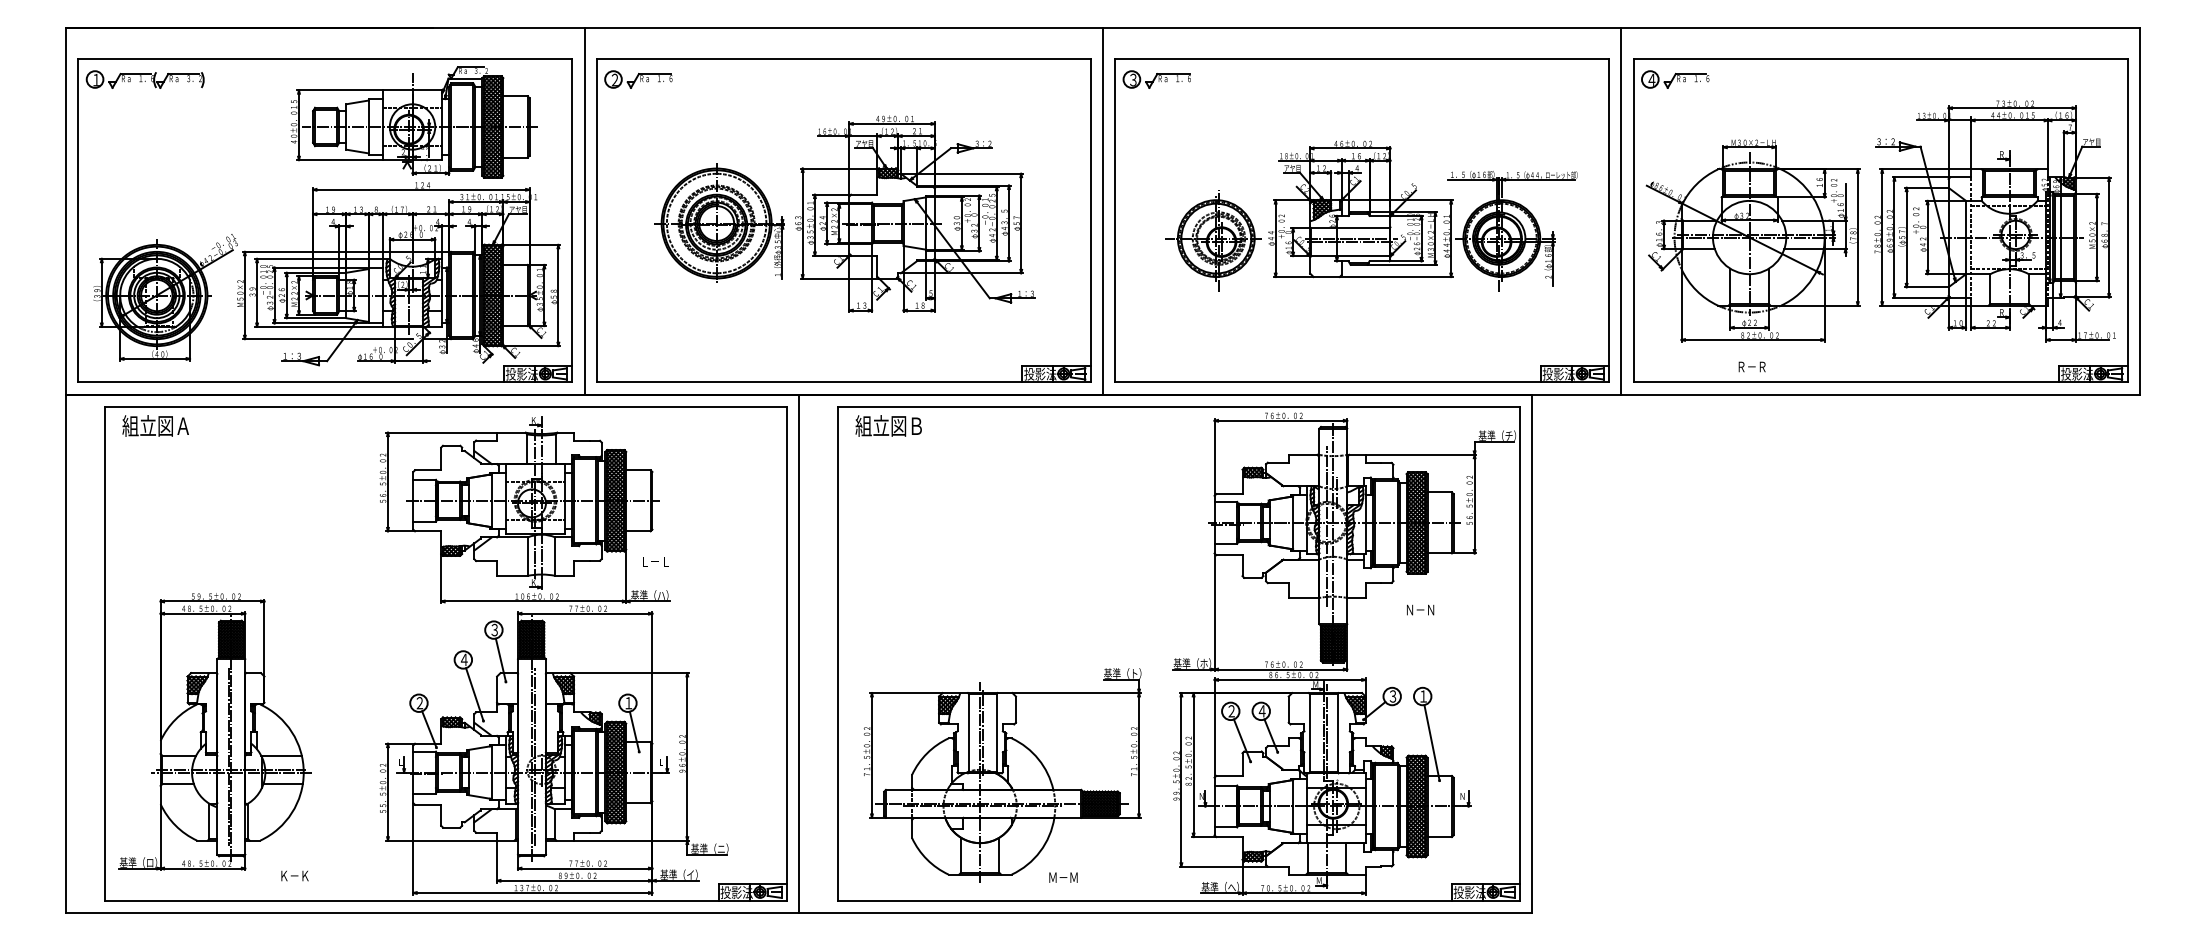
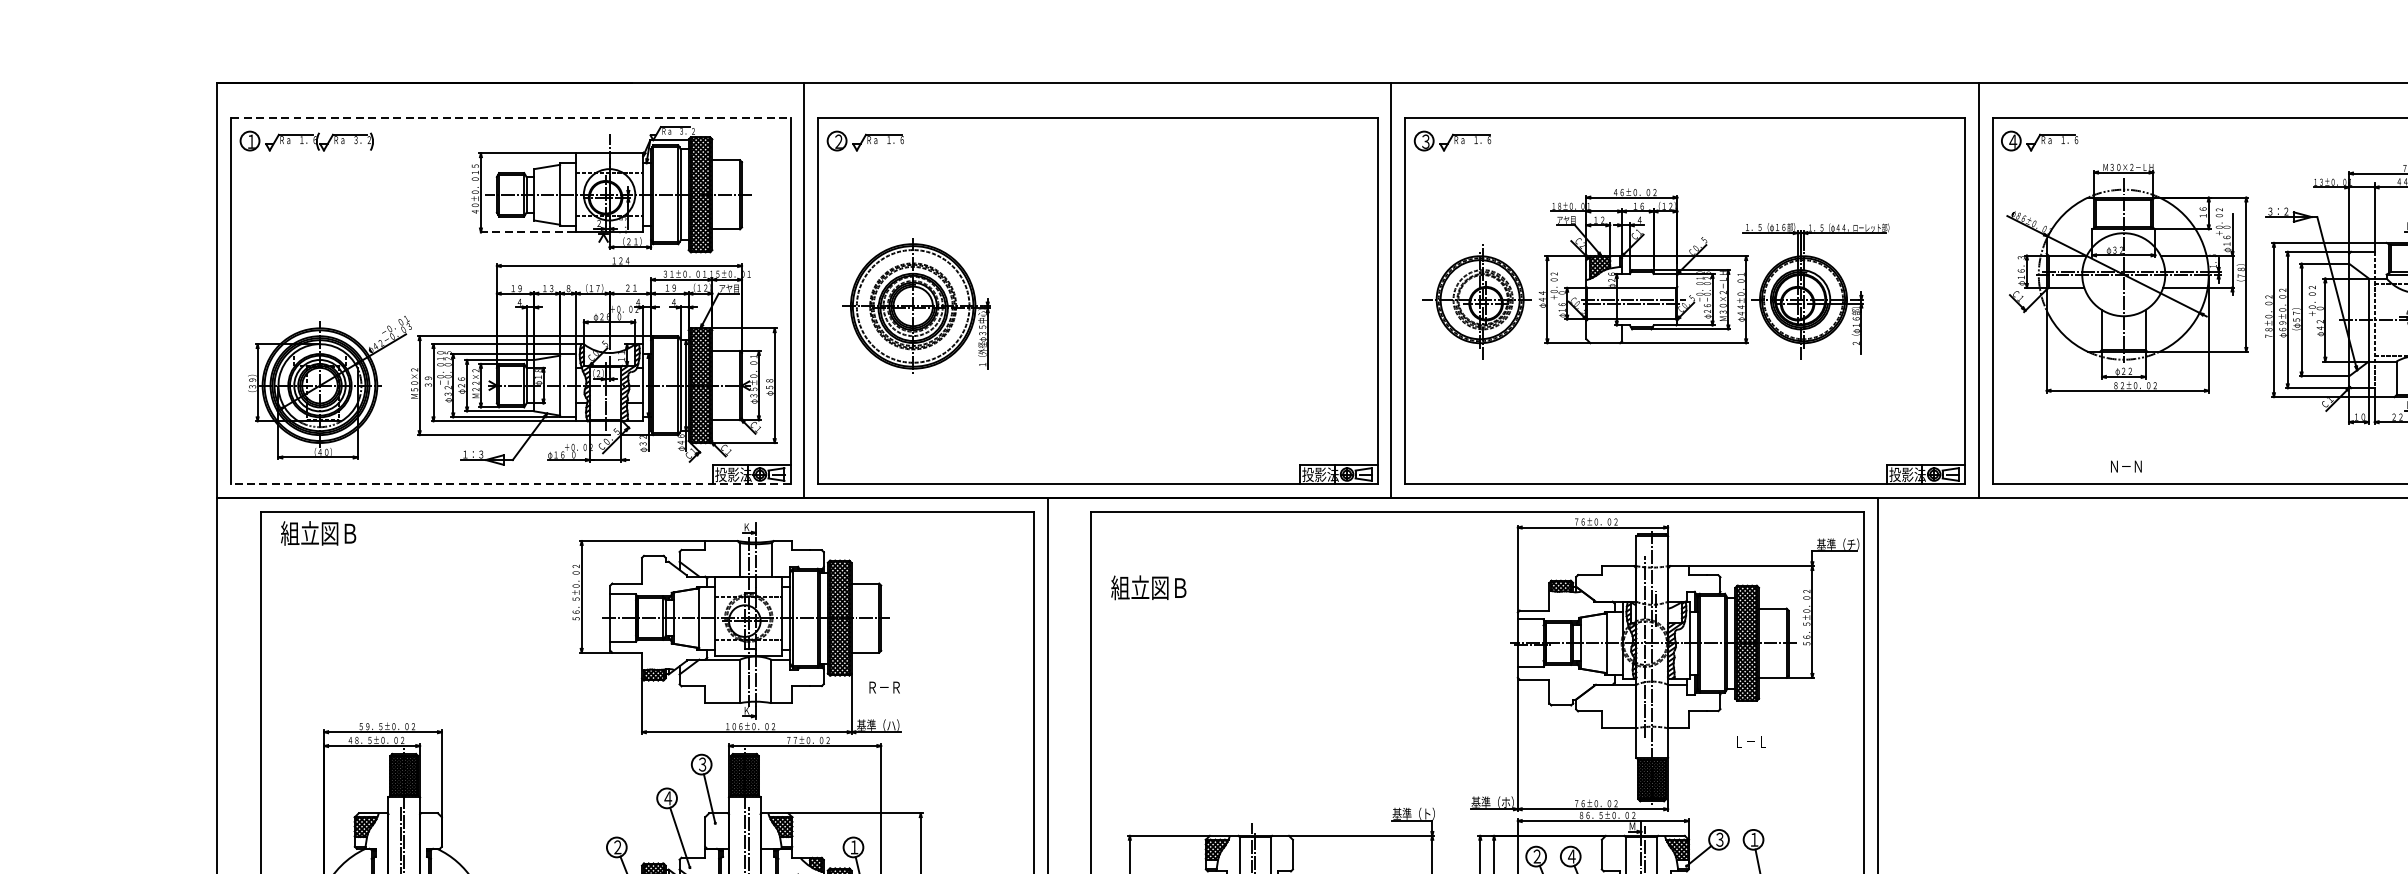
line: (325, 59) -> (510, 118), solid -> dashed
line: (339, 160) -> (526, 232), solid -> dashed
part: (915, 213) -> (1179, 292), removed
part: (1371, 215) -> (1655, 273), moved
part: (719, 222) -> (916, 305), moved
part: (1752, 240) -> (2127, 278), moved
text: (1751, 366) -> (2125, 466), Ｒ－Ｒ -> Ｎ－Ｎ
line: (325, 382) -> (510, 484), solid -> dashed
text: (182, 425) -> (349, 532), 組立図Ａ -> 組立図Ｂ
text: (888, 425) -> (1148, 587), moved
text: (655, 561) -> (884, 686), Ｌ－Ｌ -> Ｒ－Ｒ
text: (1420, 609) -> (1751, 741), Ｎ－Ｎ -> Ｌ－Ｌ

